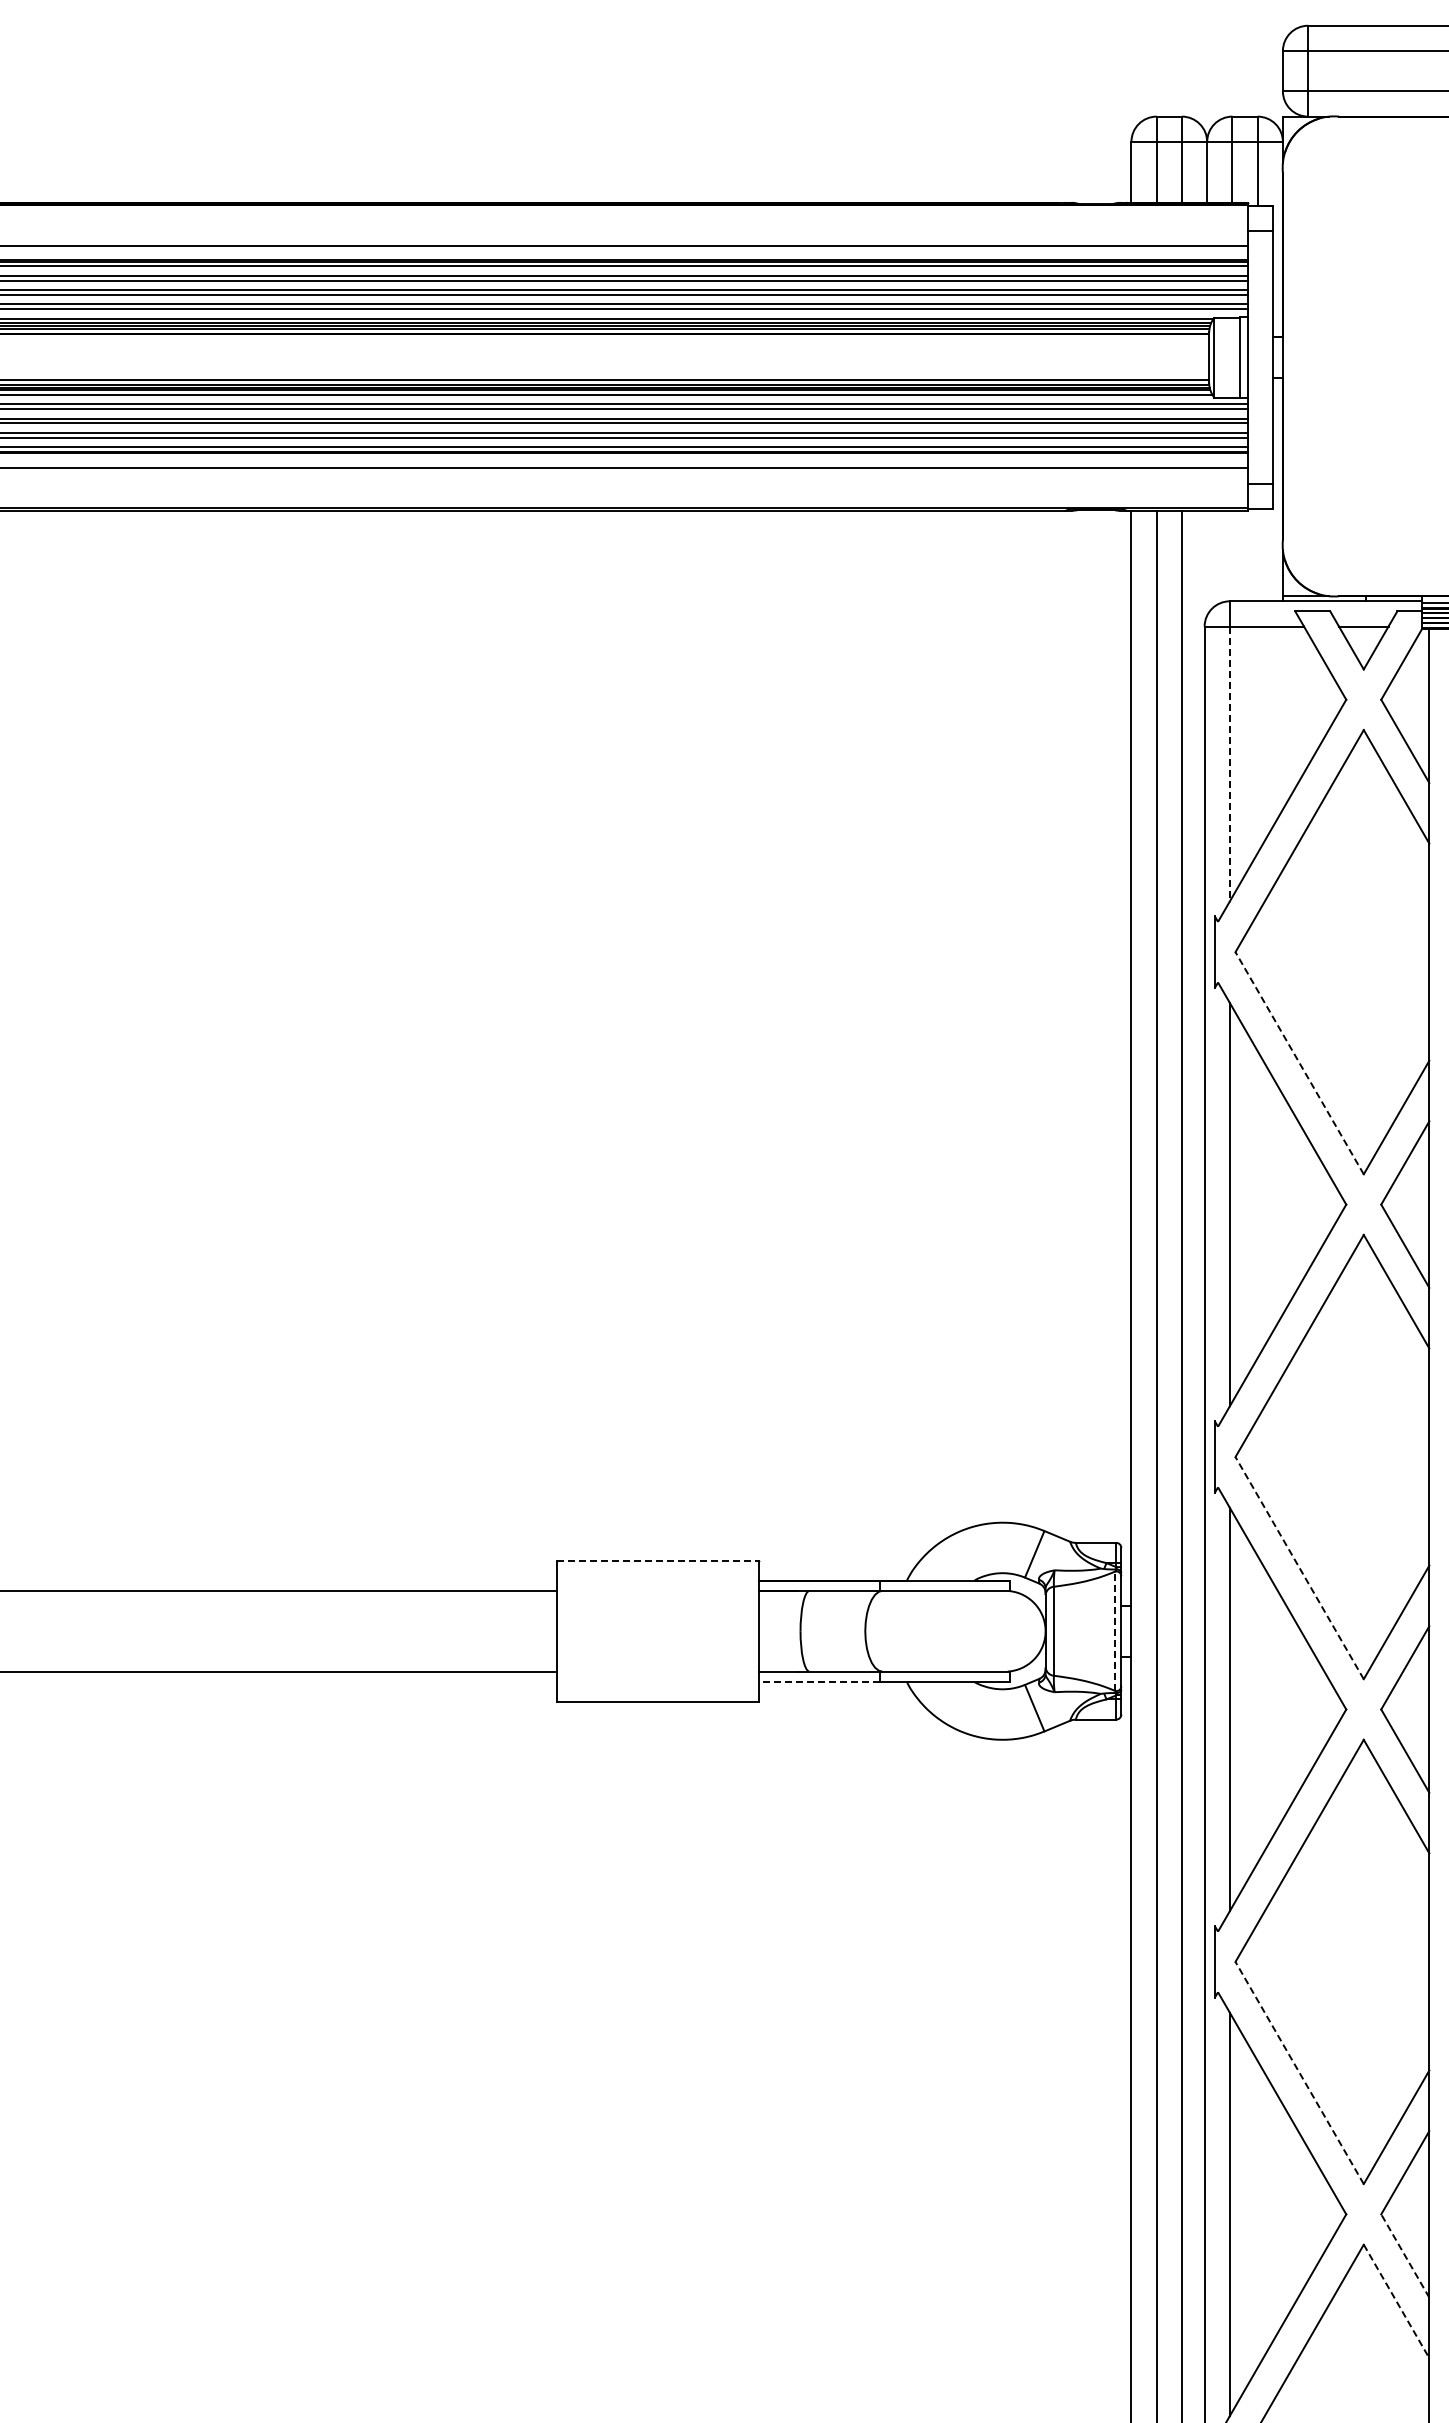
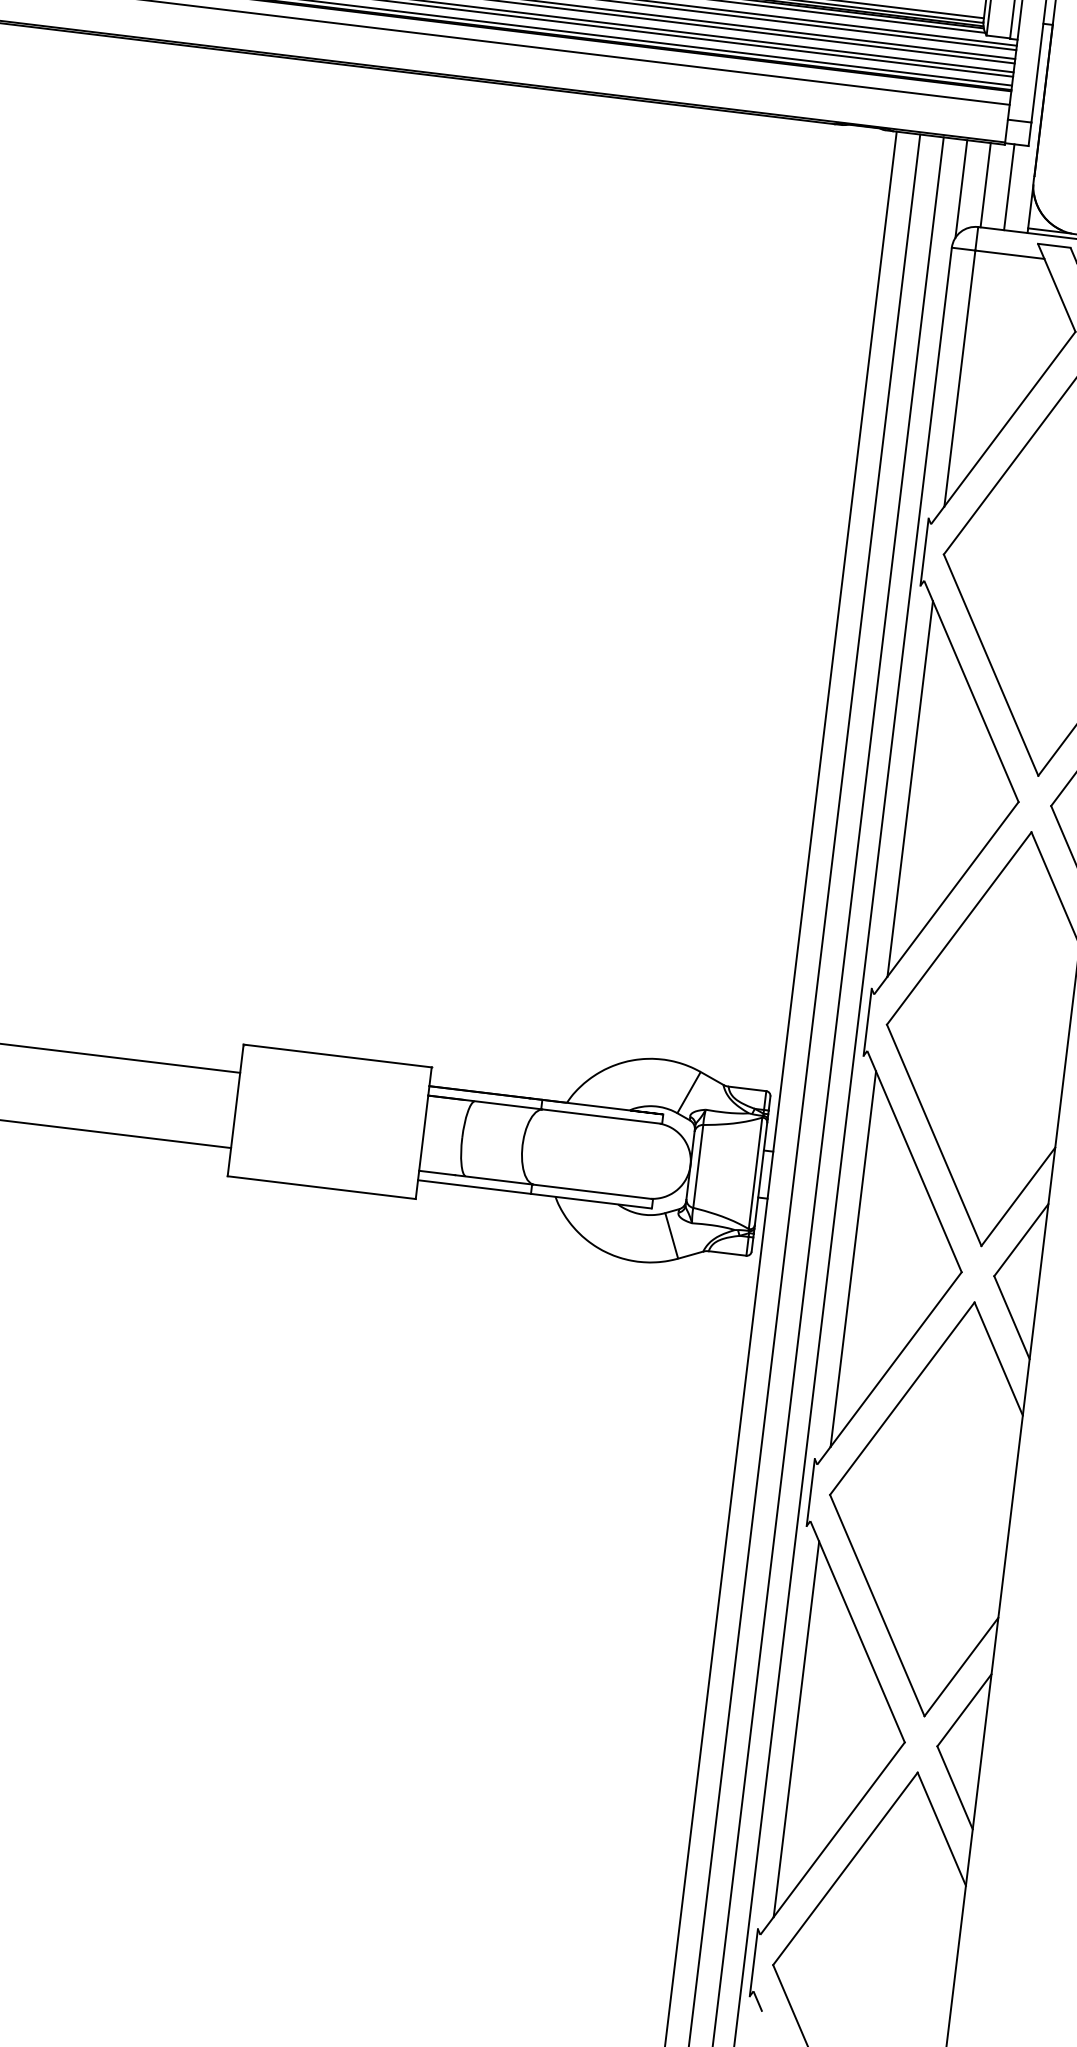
line: (1232, 555) -> (985, 184), added
line: (1257, 555) -> (1009, 187), added
line: (1207, 562) -> (961, 188), added
line: (1229, 764) -> (959, 379), dashed -> solid
line: (1299, 1062) -> (991, 664), dashed -> solid
line: (658, 1560) -> (337, 1055), dashed -> solid
line: (1299, 1567) -> (934, 1134), dashed -> solid
line: (1115, 1631) -> (755, 1173), dashed -> solid
line: (819, 1681) -> (474, 1186), dashed -> solid
line: (1299, 2072) -> (877, 1605), dashed -> solid
line: (1405, 2255) -> (955, 1787), dashed -> solid
line: (1396, 2301) -> (941, 1829), dashed -> solid

